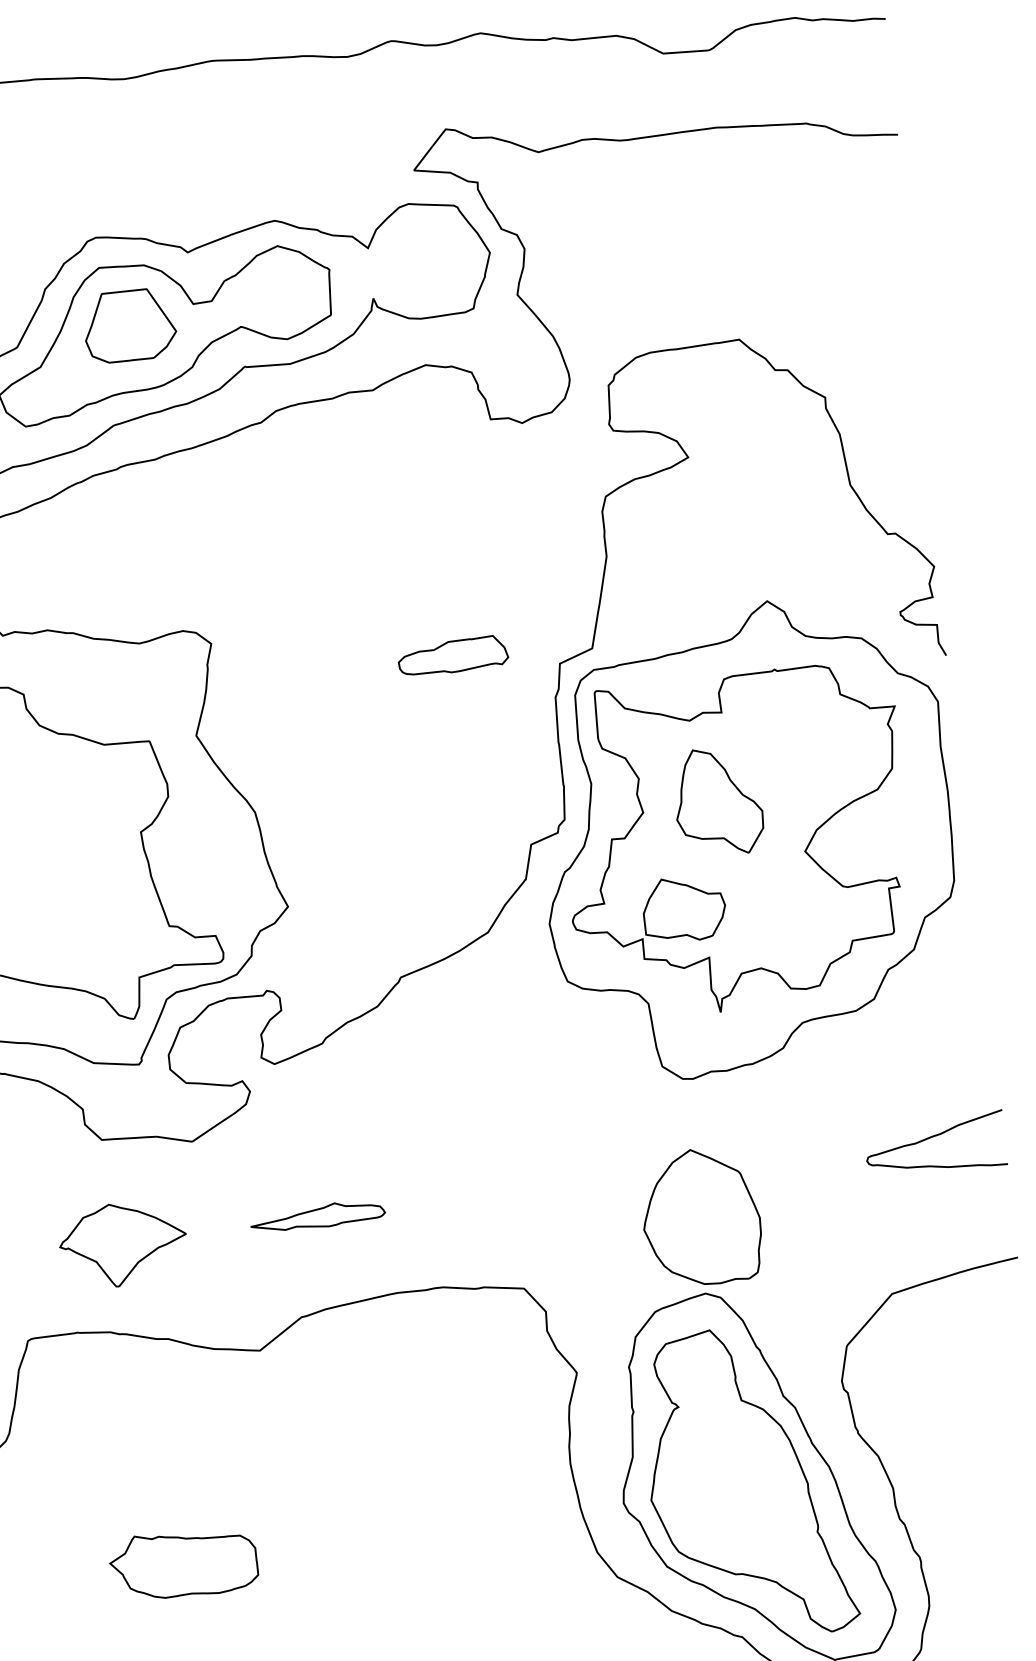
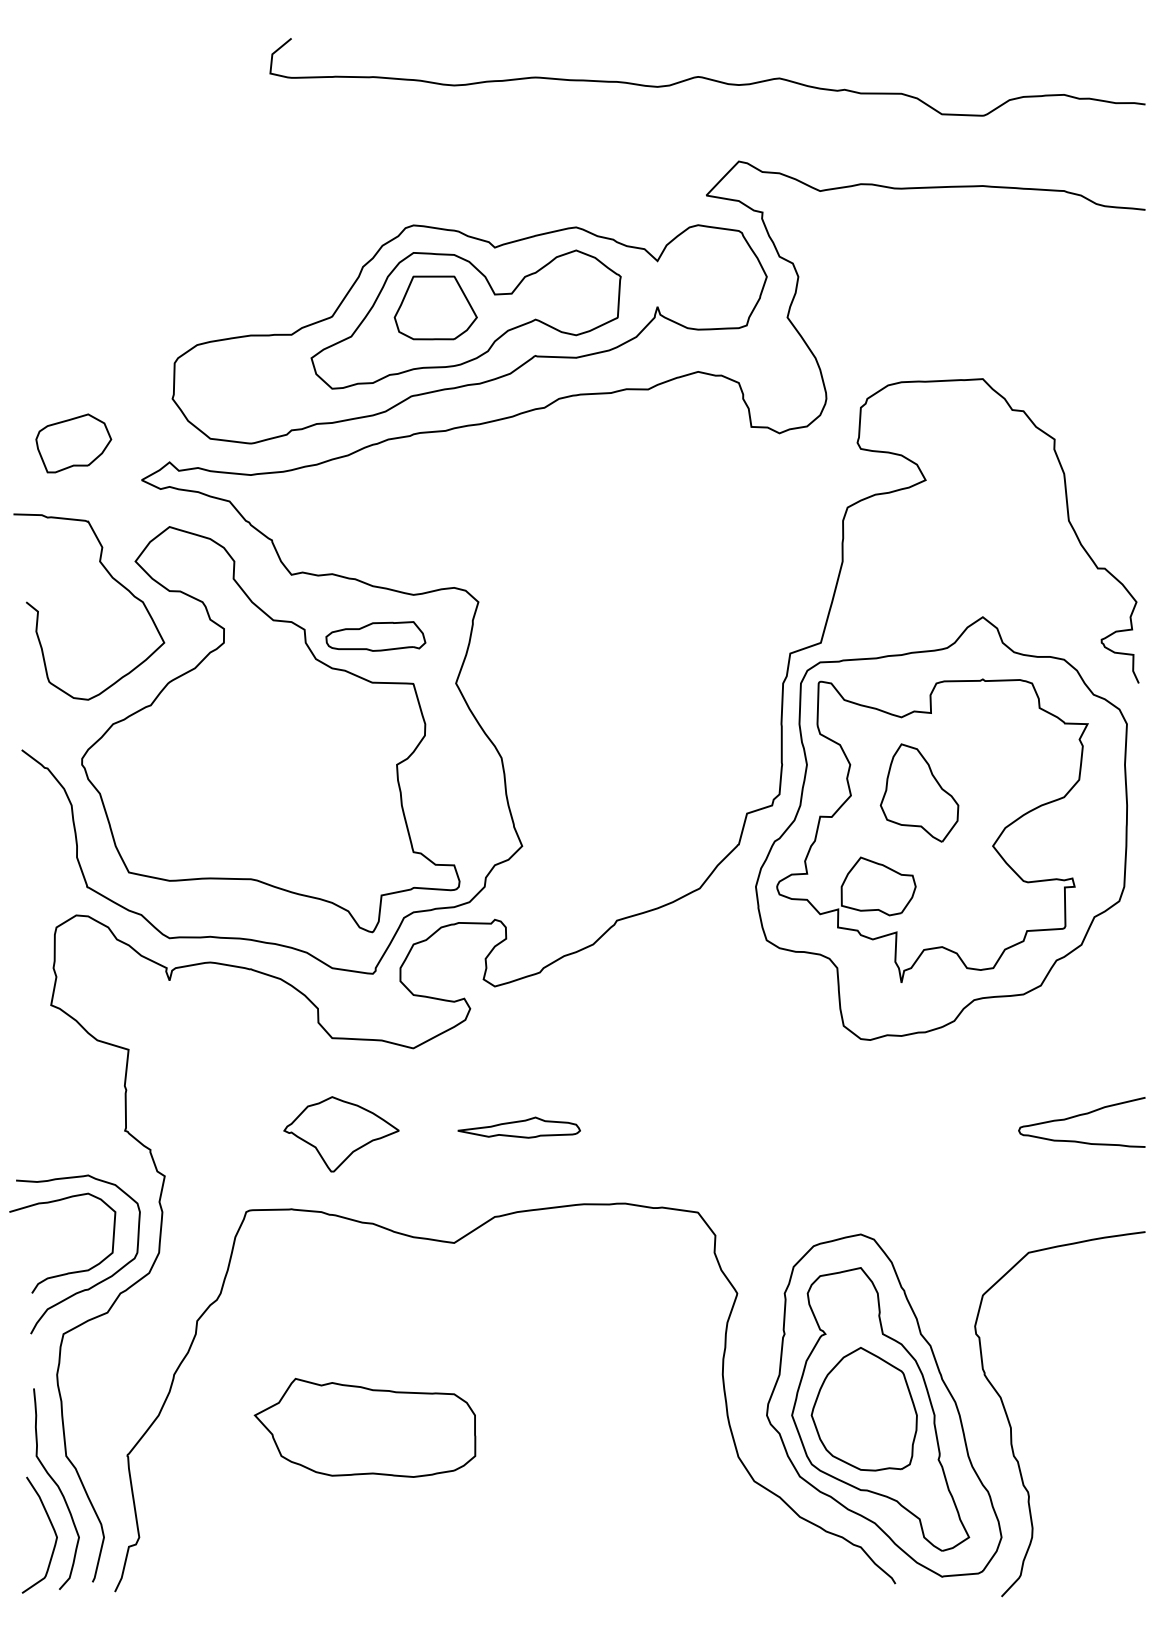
part: (452, 656) -> (375, 636), moved
part: (700, 1217) -> (863, 1409), moved
part: (183, 1563) -> (364, 1427), size x1.67

